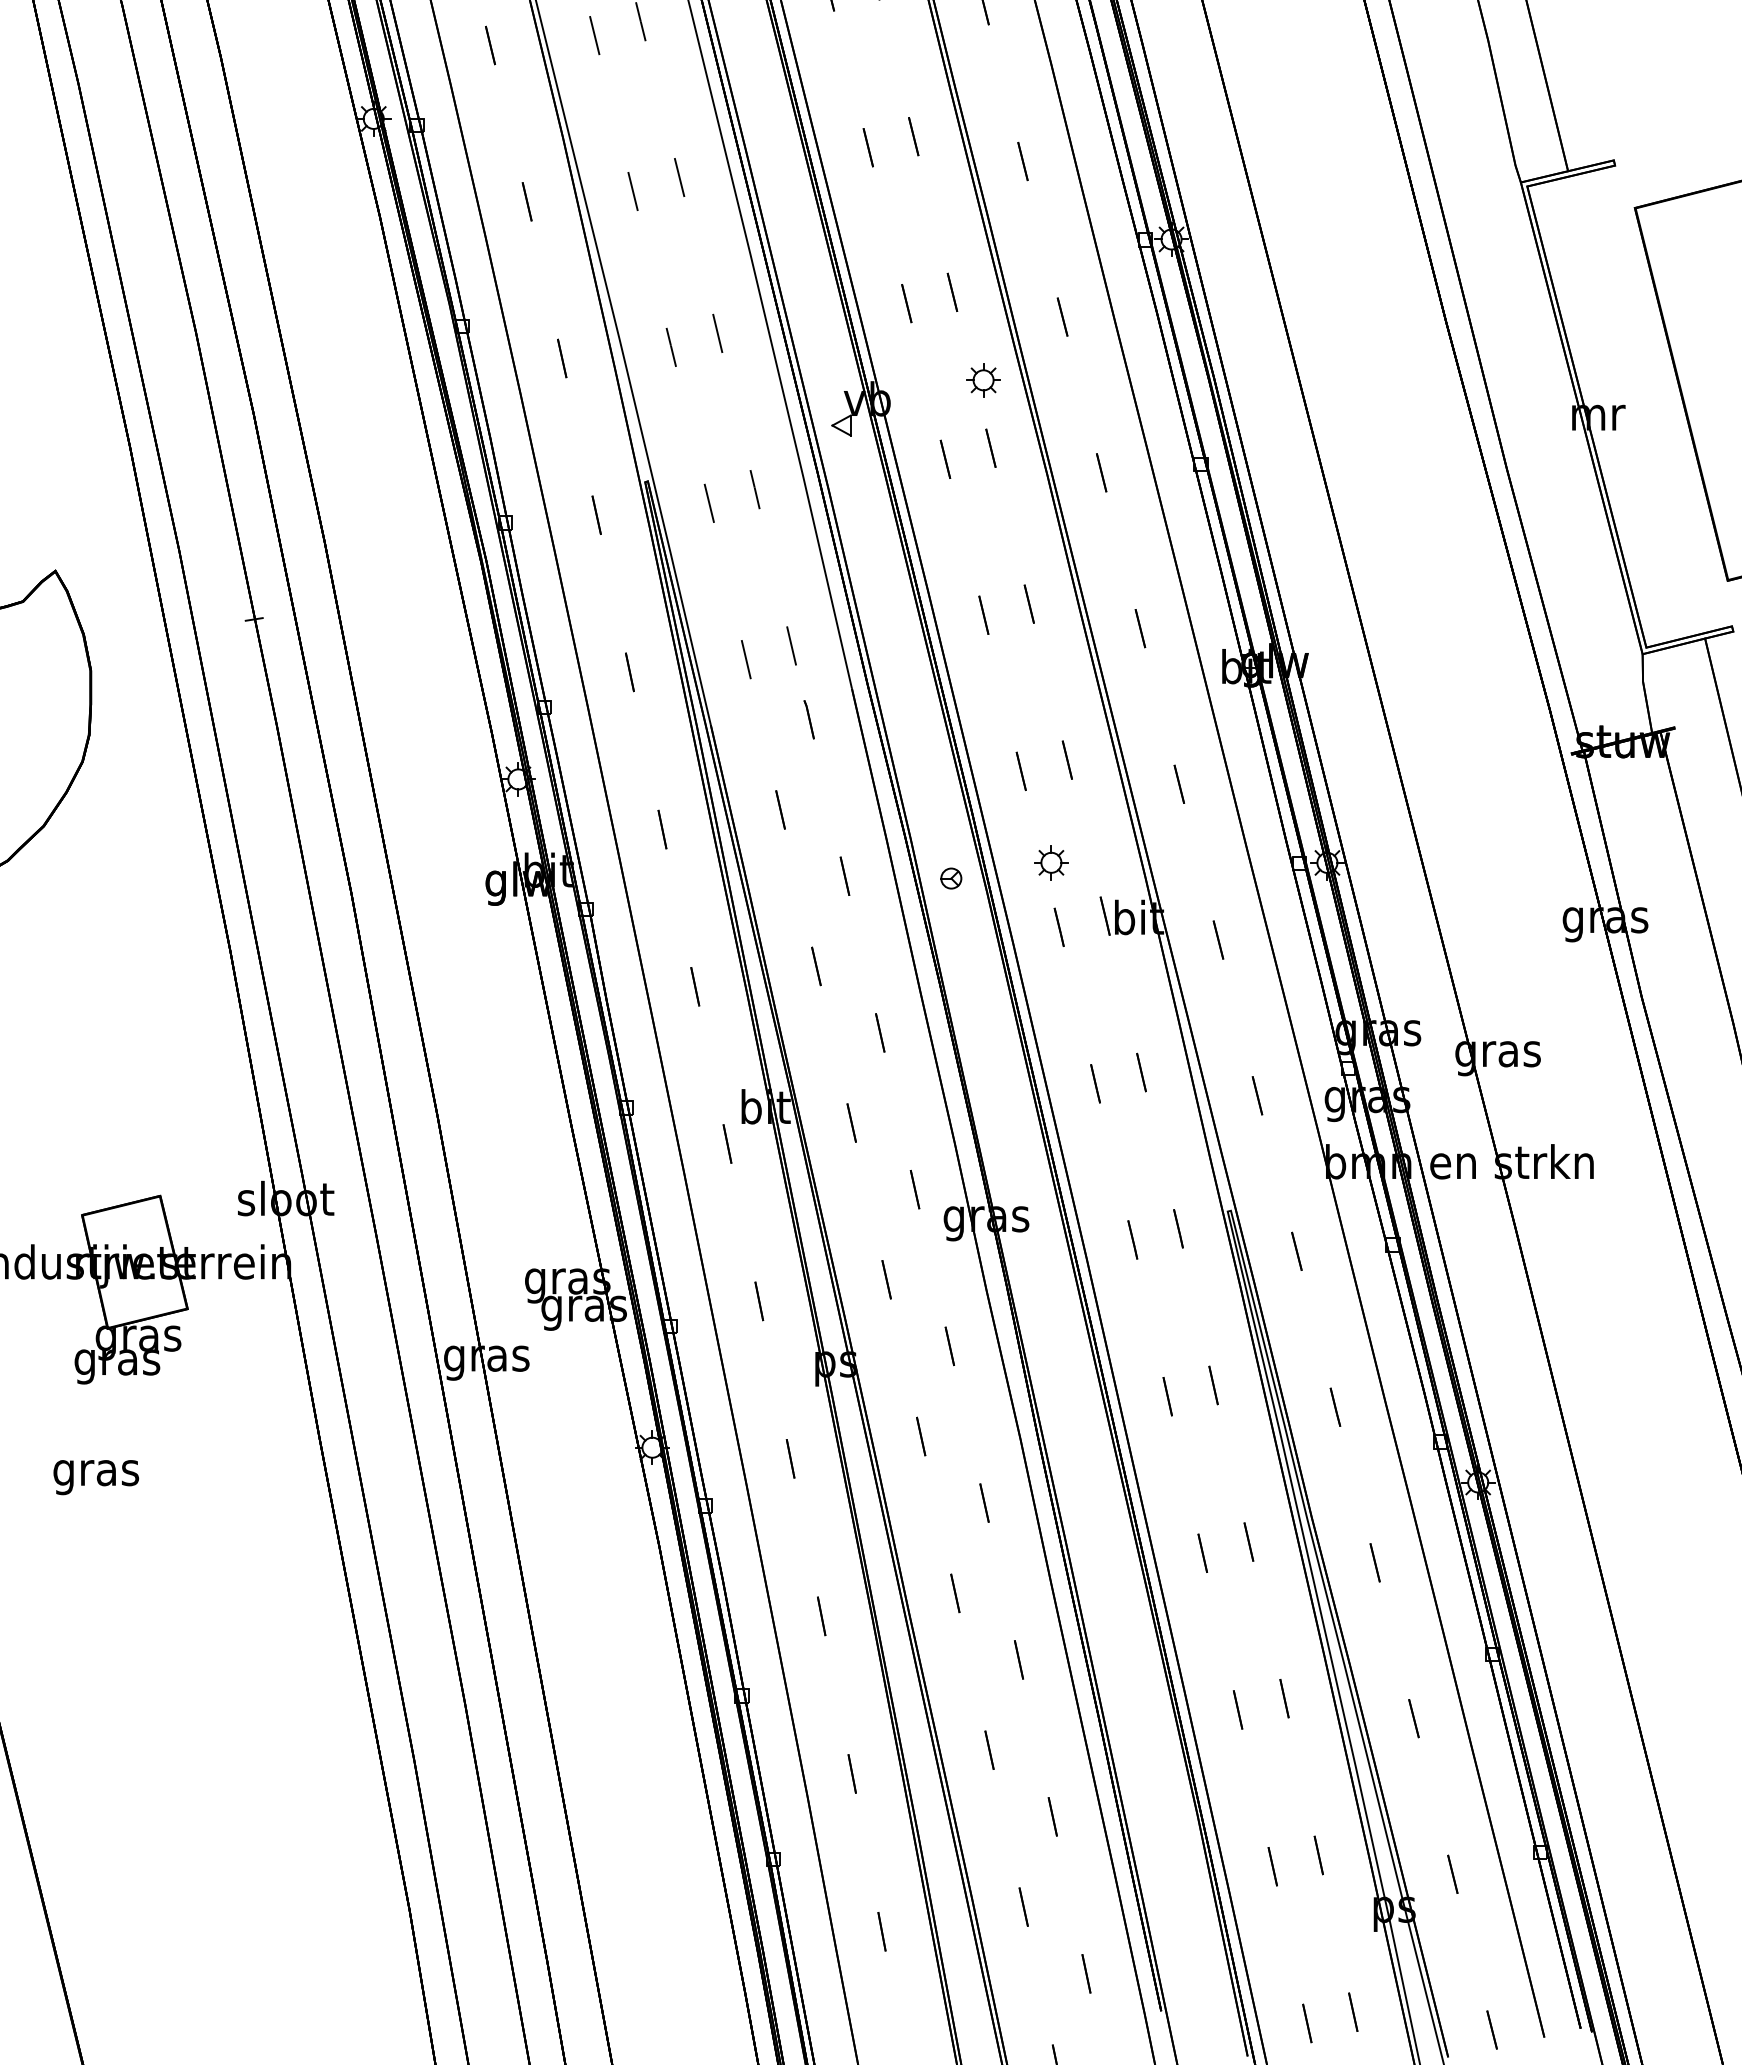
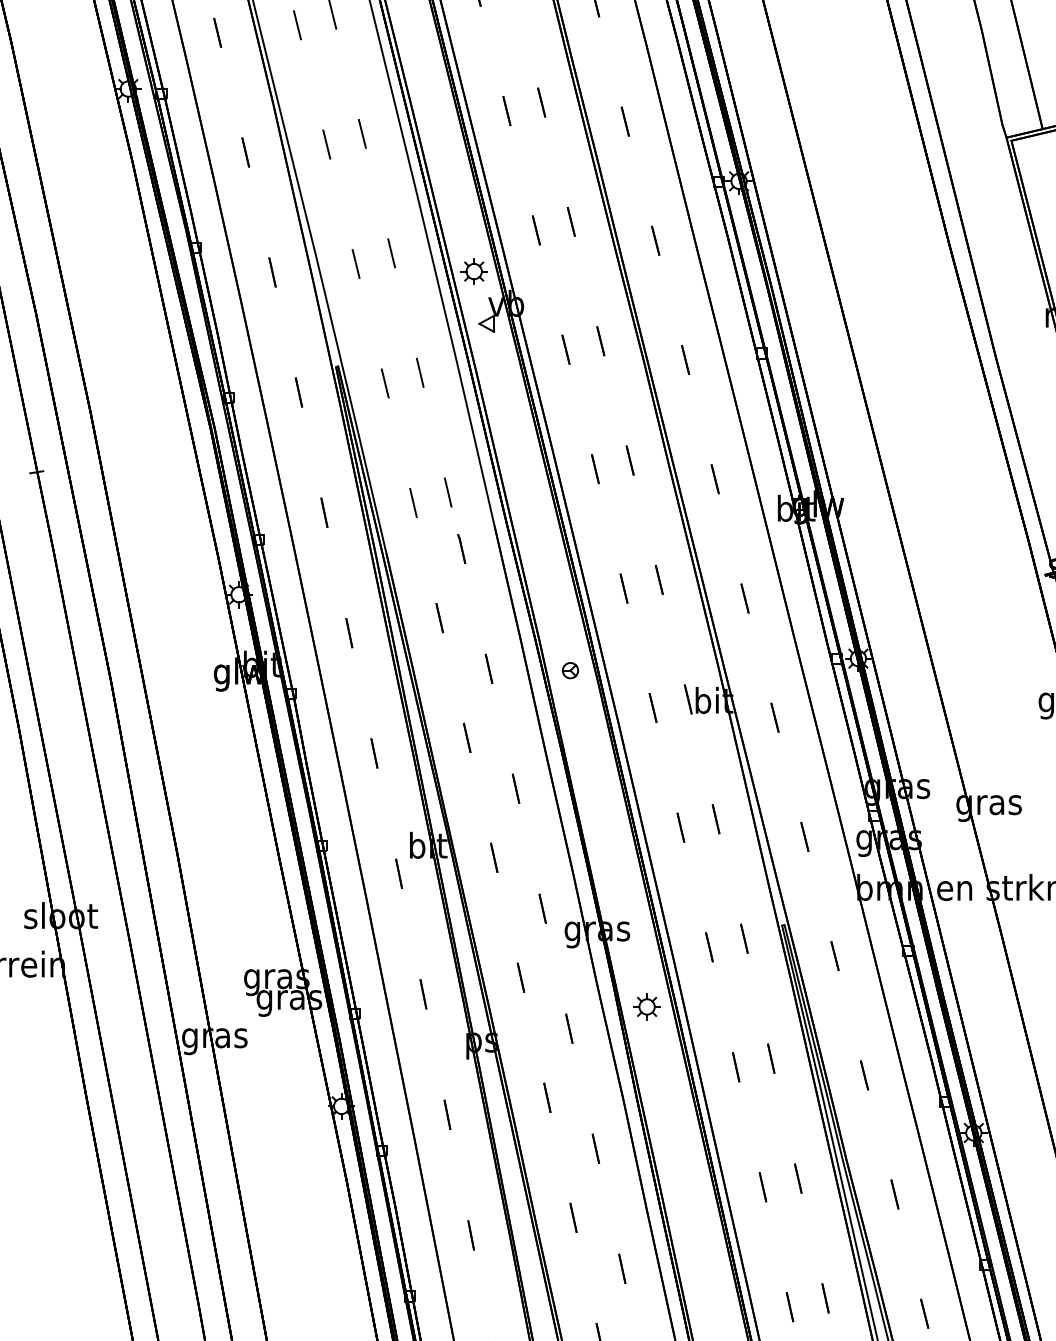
part: (983, 380) -> (474, 271), moved
part: (1051, 862) -> (647, 1006), moved

